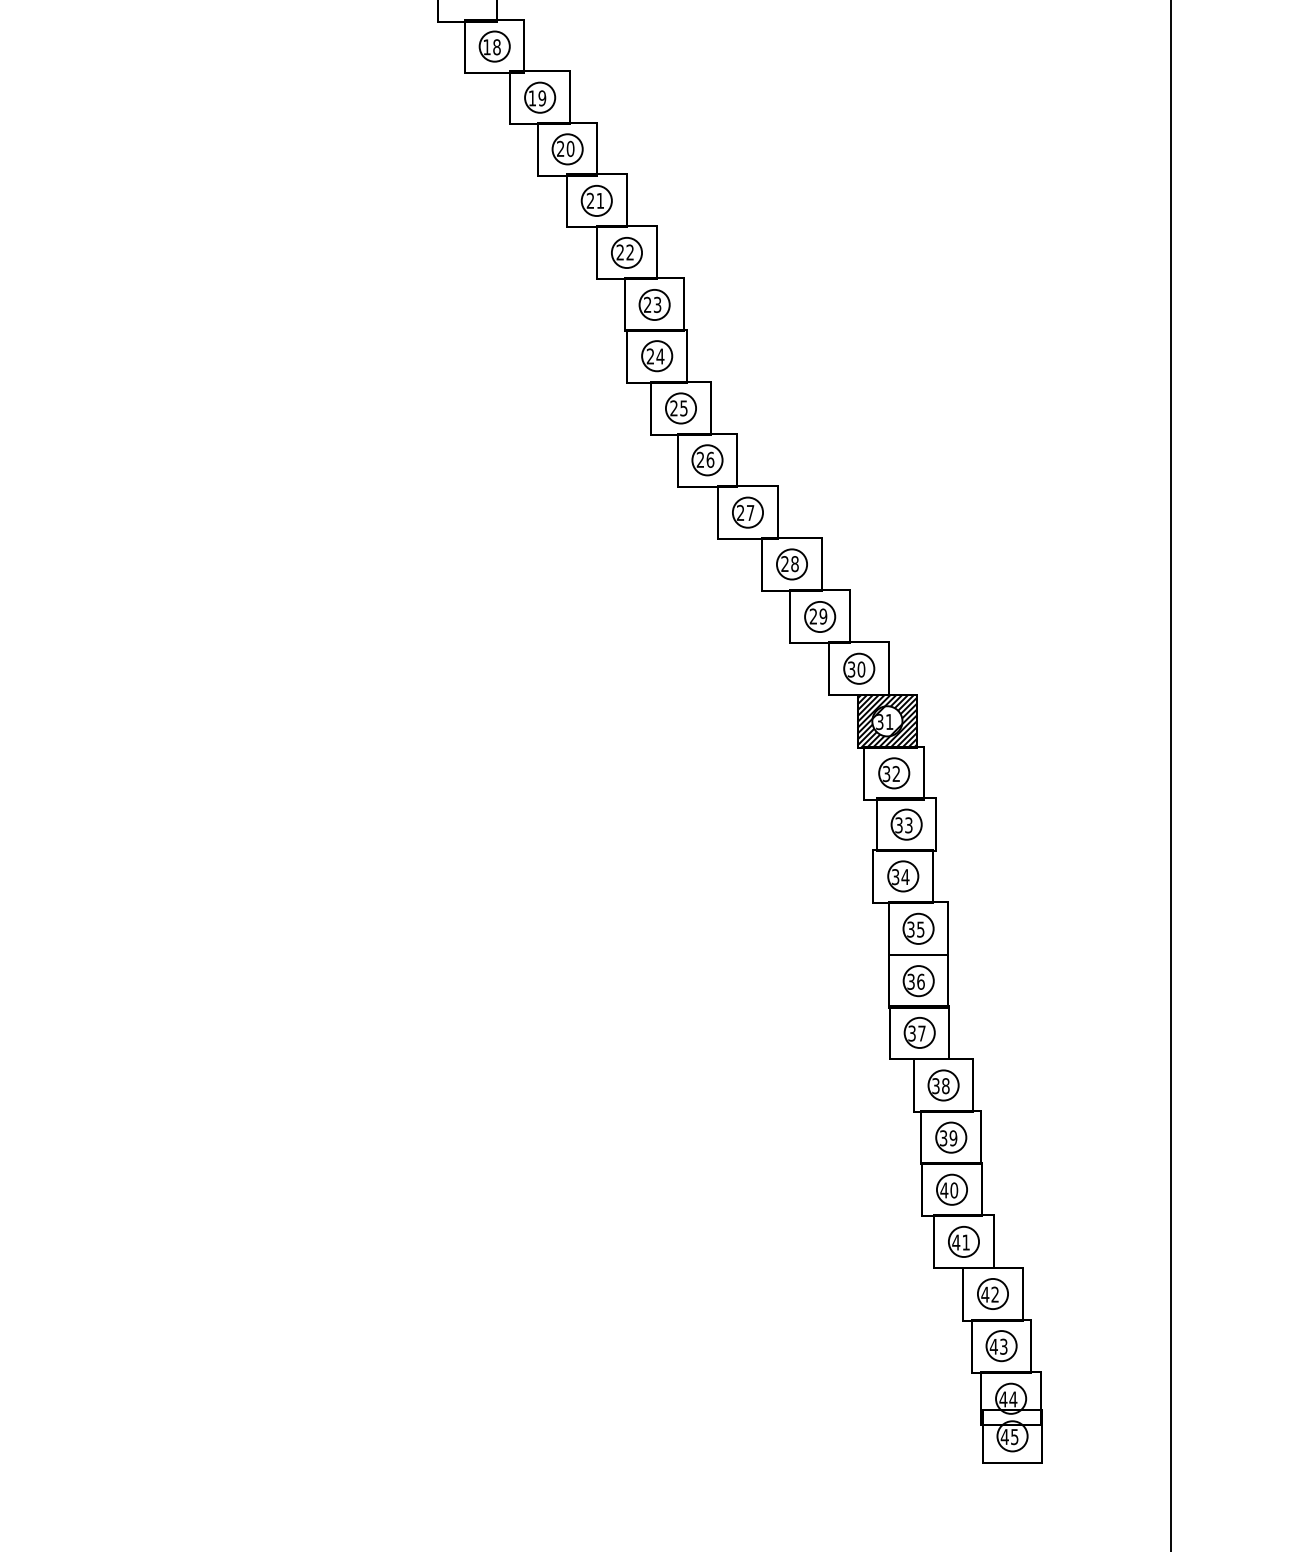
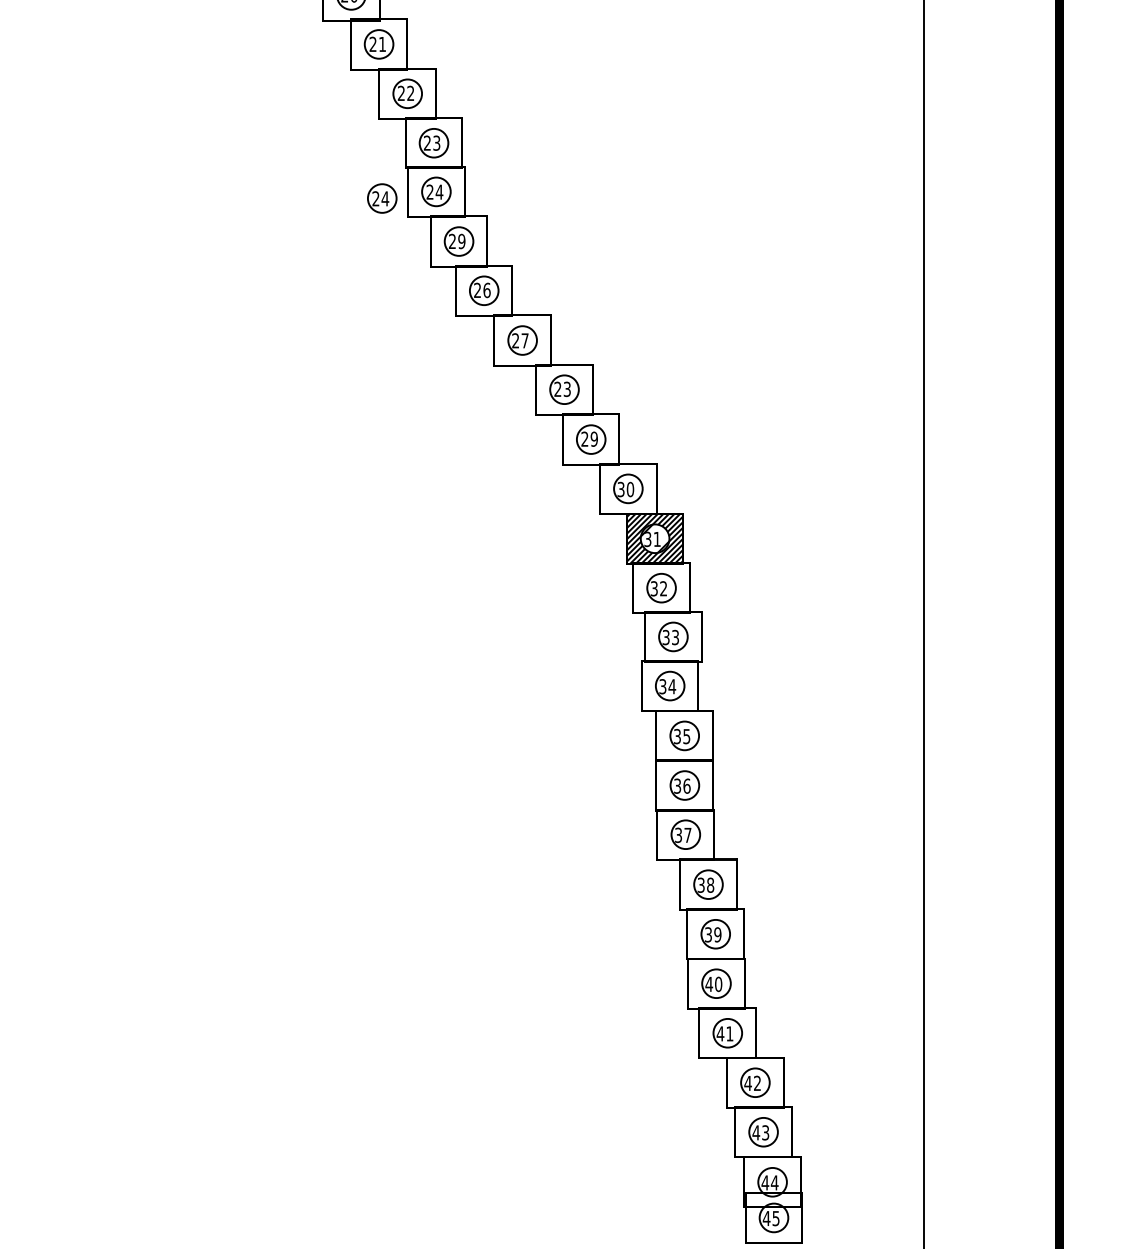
part: (600, 363) -> (382, 198), added
text: (683, 408) -> (461, 241), 25 -> 29
text: (794, 564) -> (566, 389), 28 -> 23

